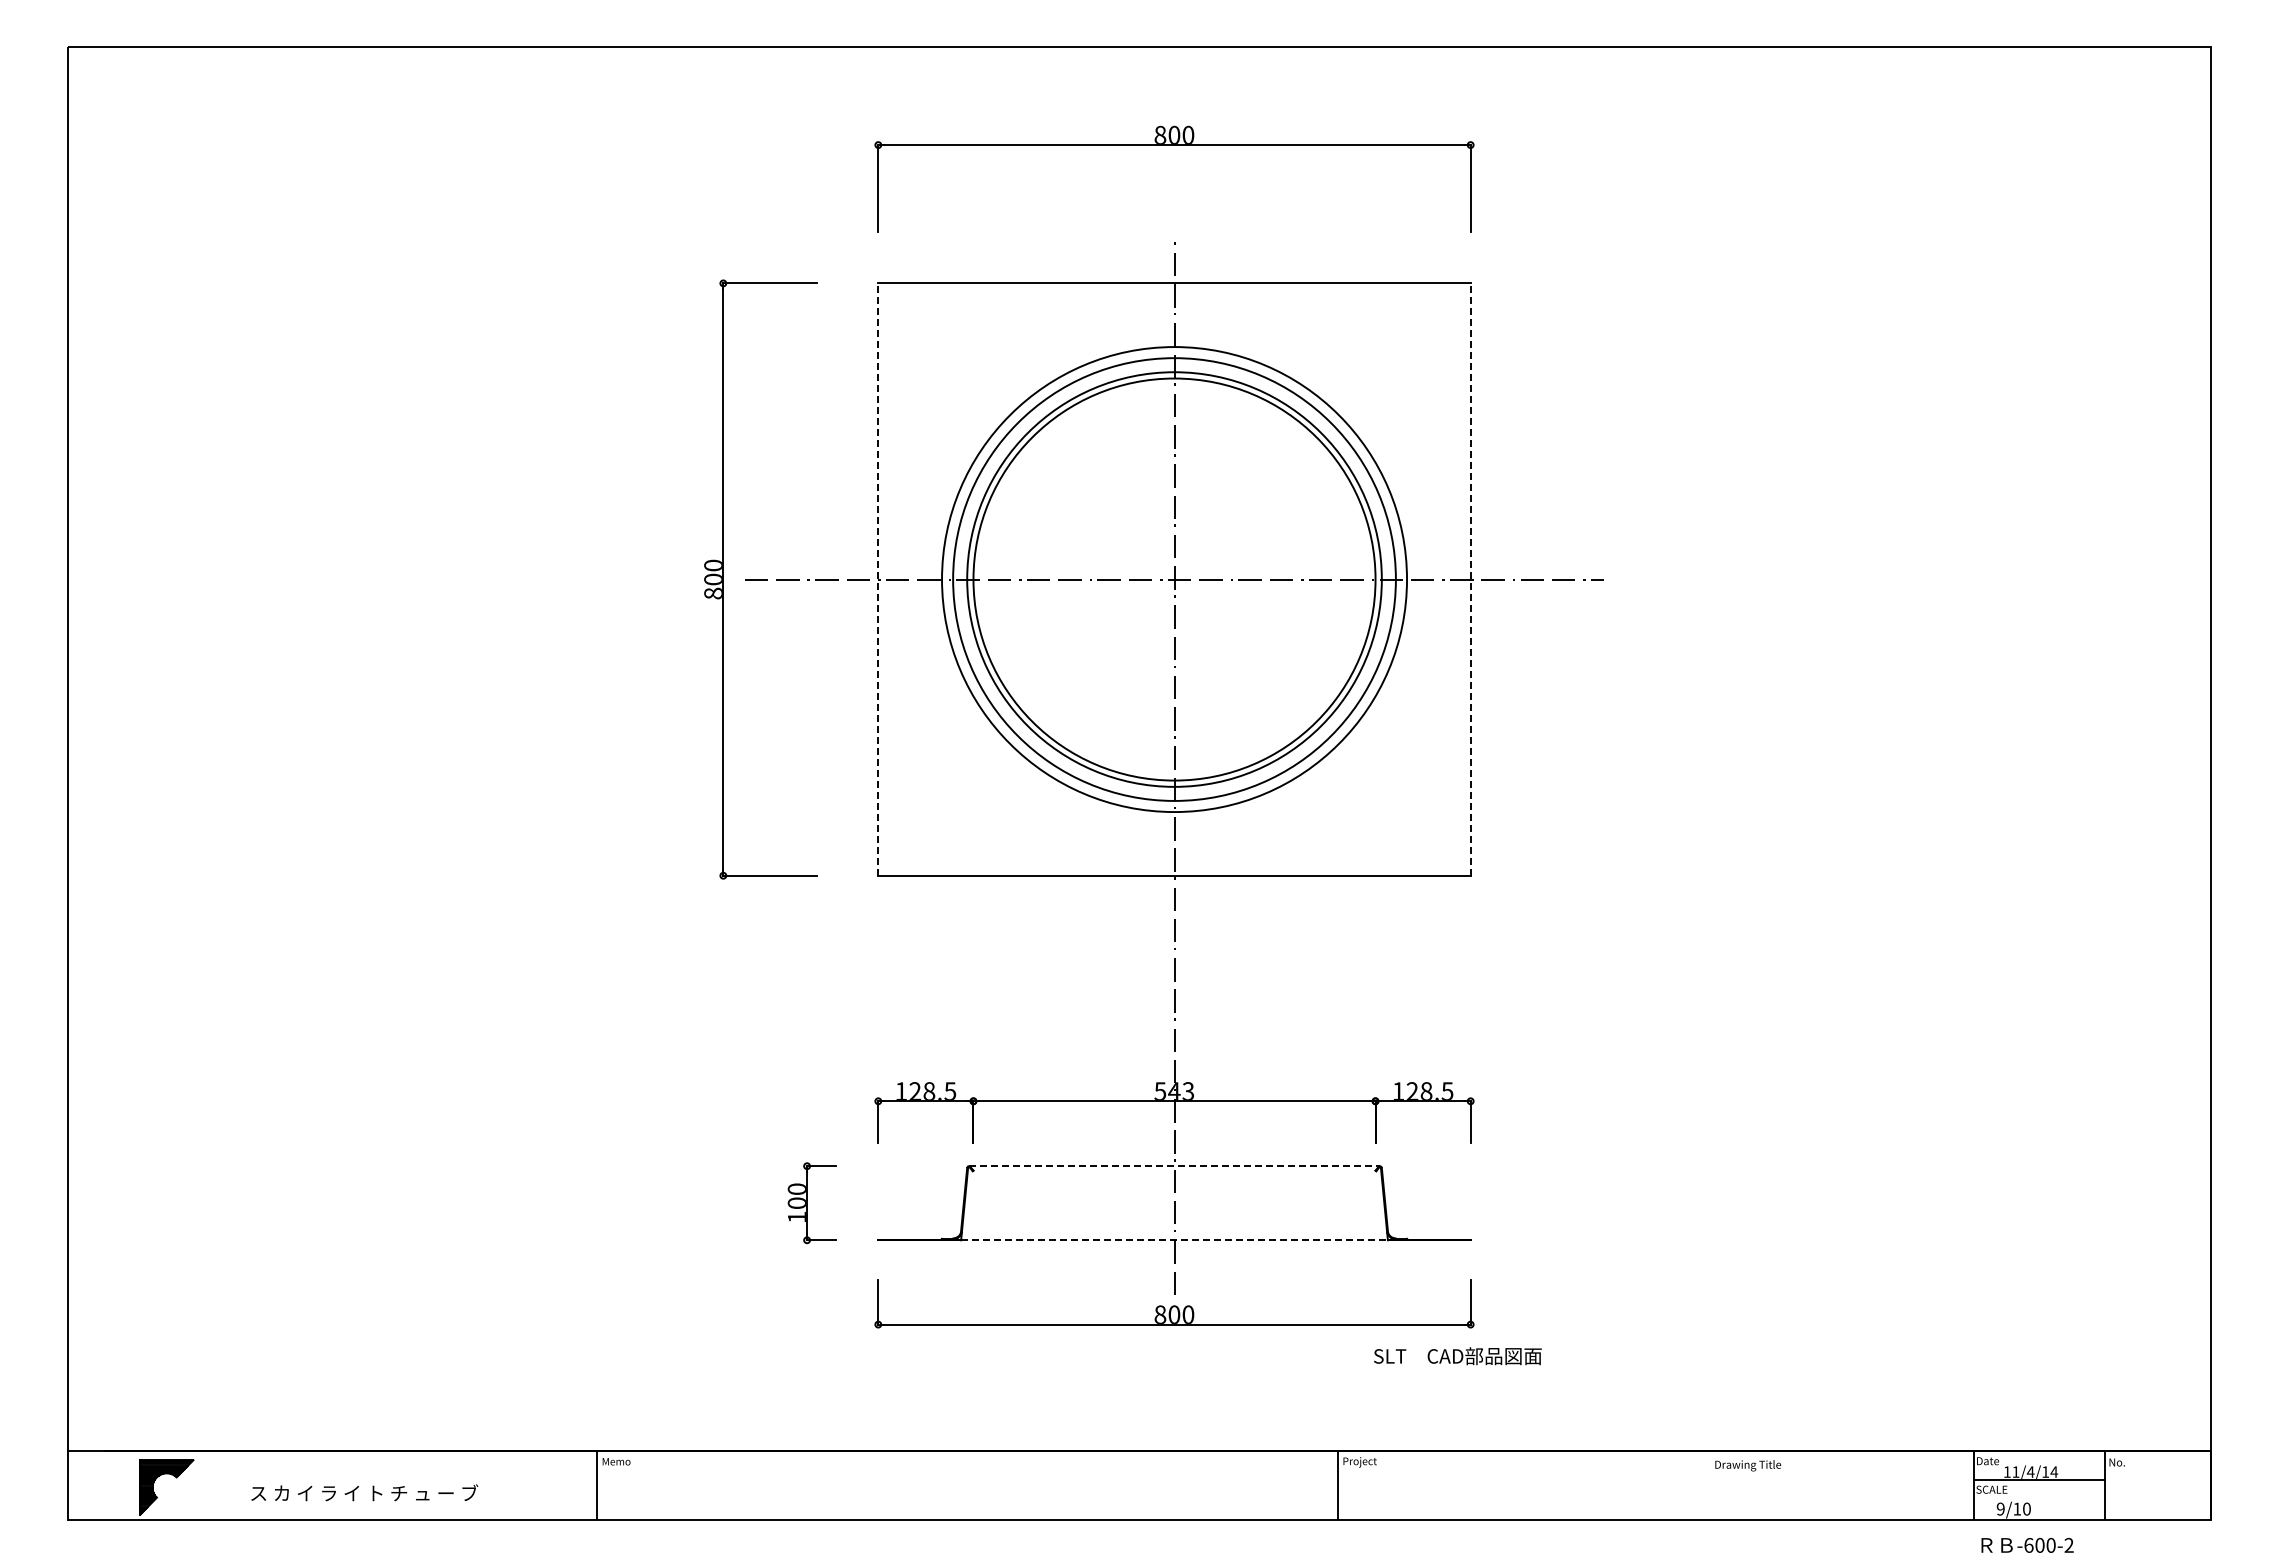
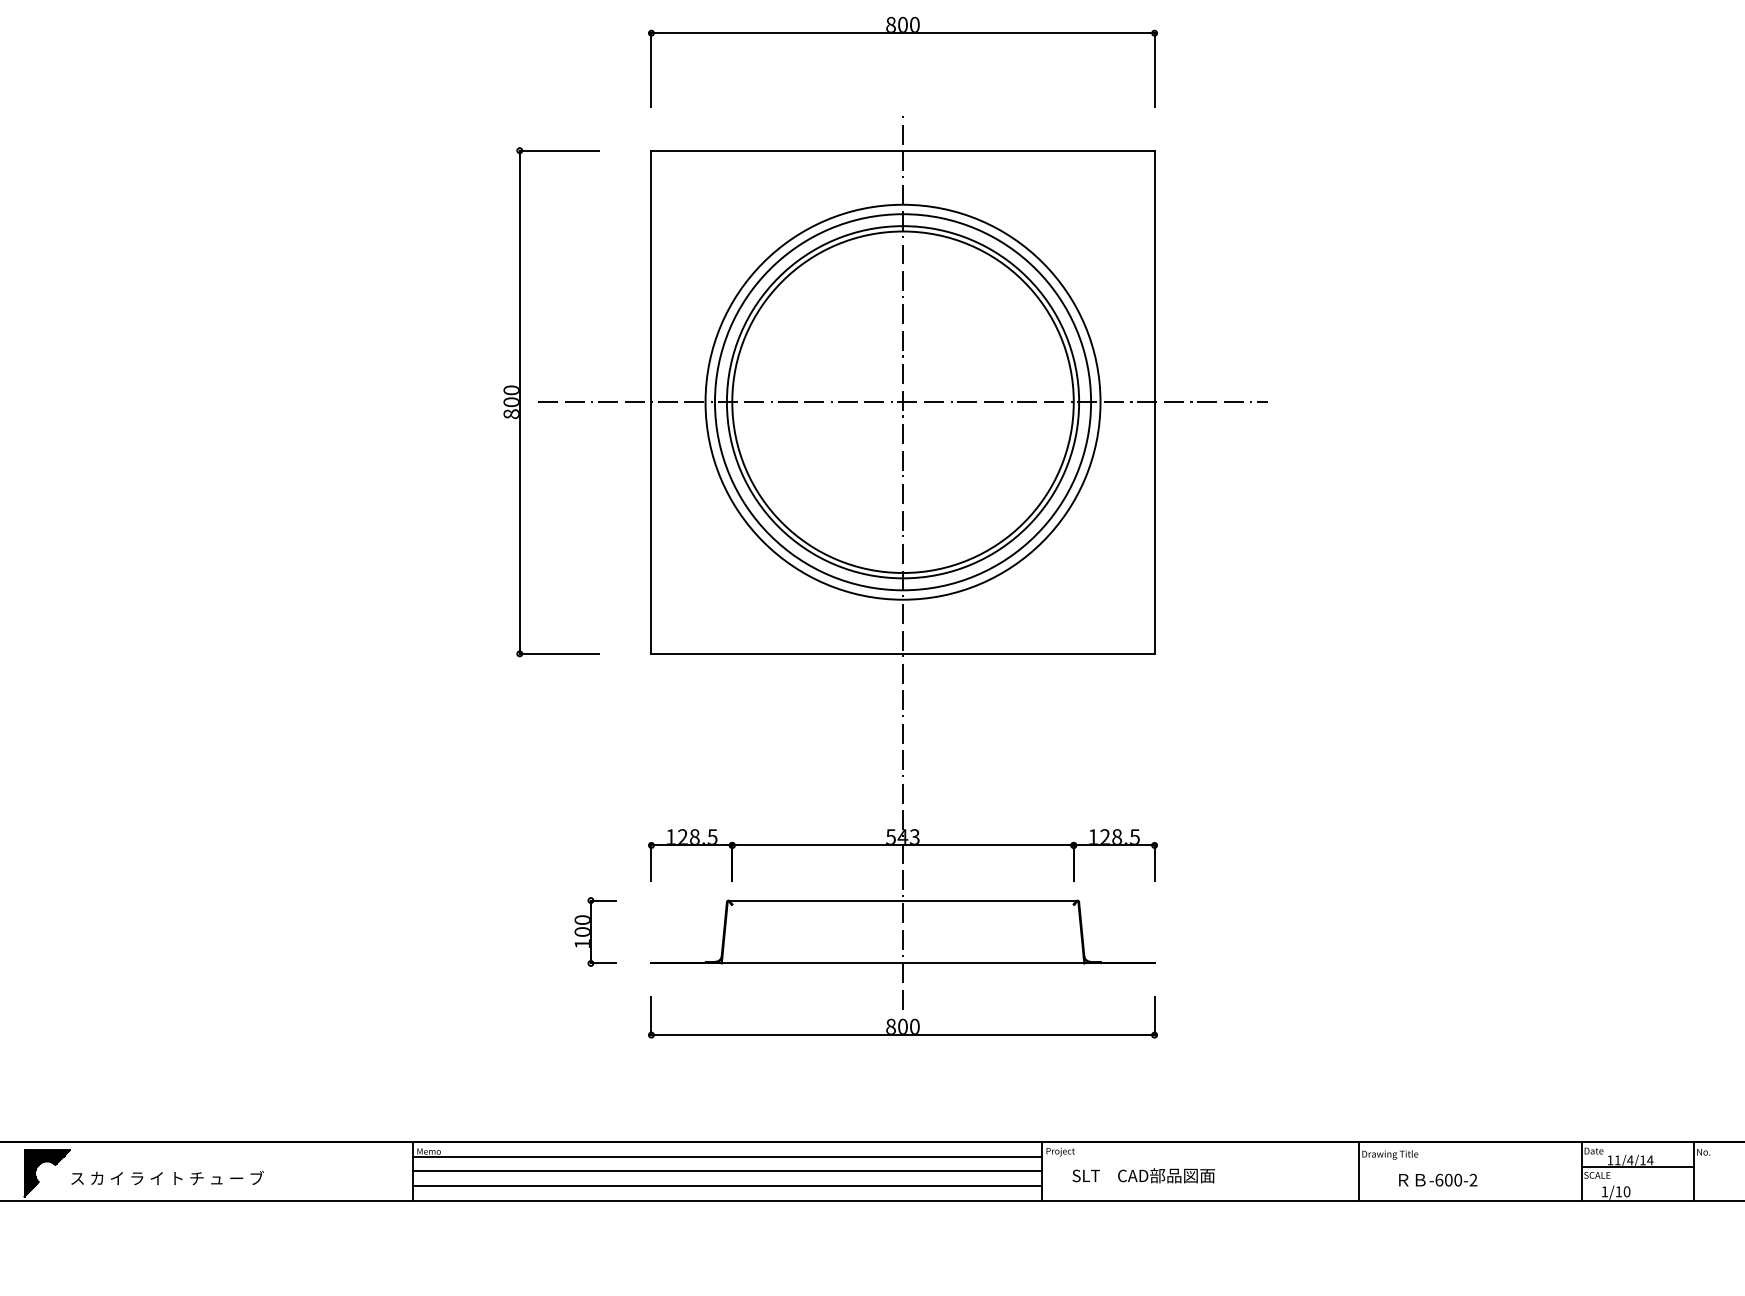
line: (878, 579) -> (651, 402), dashed -> solid
line: (1470, 579) -> (1154, 402), dashed -> solid
line: (1175, 1166) -> (903, 900), dashed -> solid
line: (1175, 1240) -> (903, 963), dashed -> solid
text: (1457, 1356) -> (1143, 1176), moved
line: (967, 1467) -> (727, 1156), added
line: (967, 1484) -> (727, 1170), added
line: (1711, 1484) -> (1359, 1170), added
text: (364, 1492) -> (167, 1177), moved
line: (967, 1501) -> (727, 1185), added
text: (2000, 1508) -> (1604, 1191), 9/10 -> 1/10
text: (2027, 1545) -> (1438, 1180), moved

